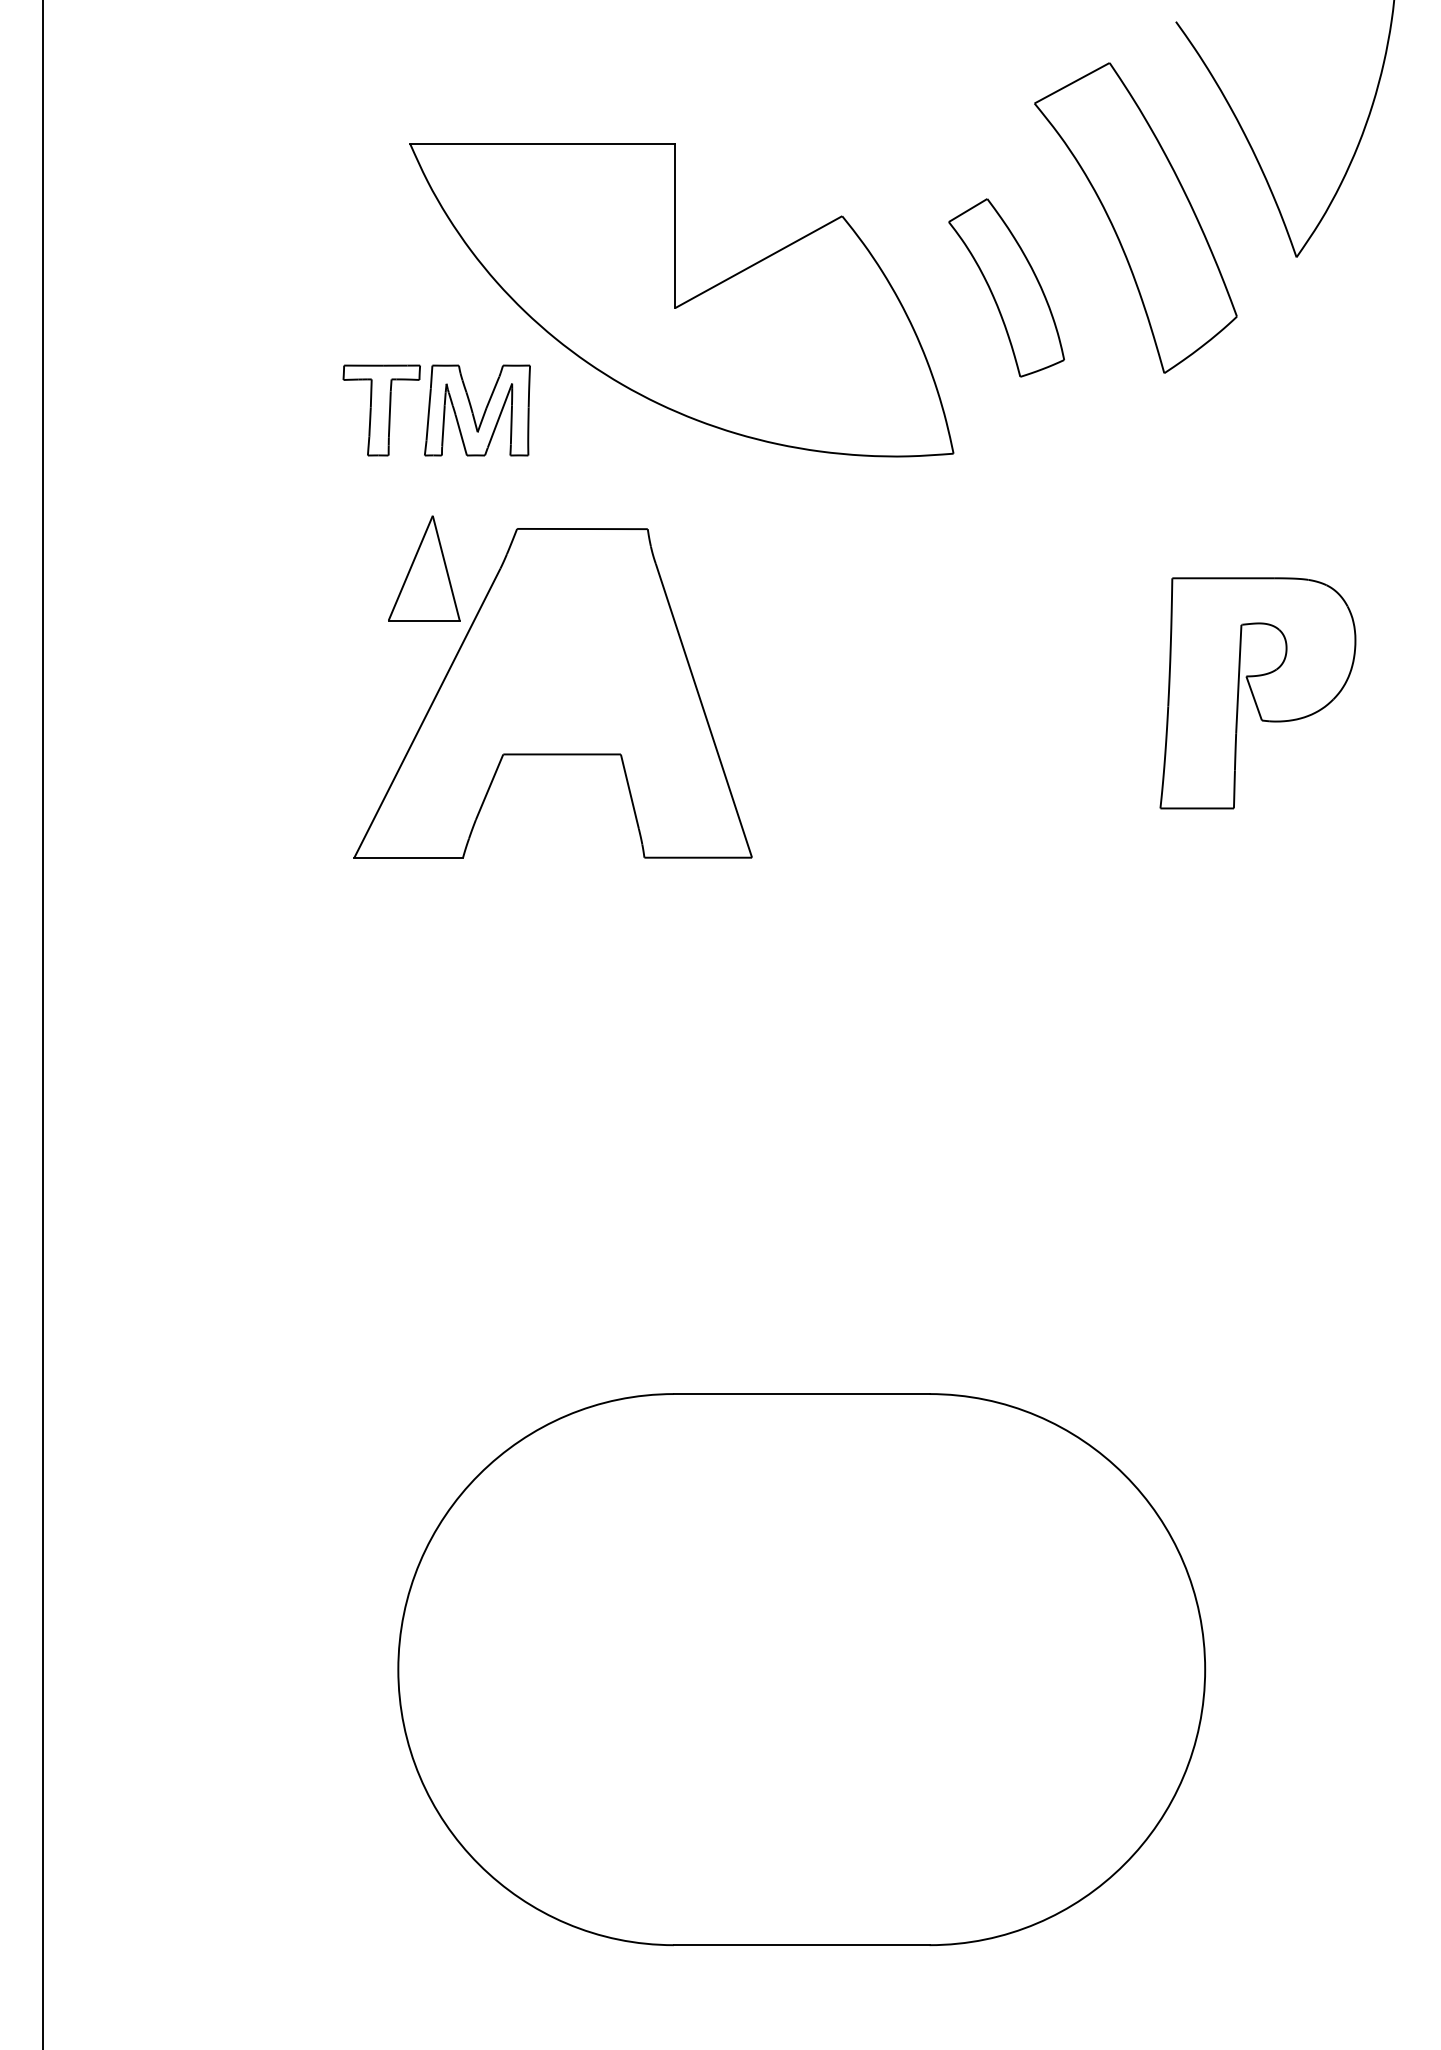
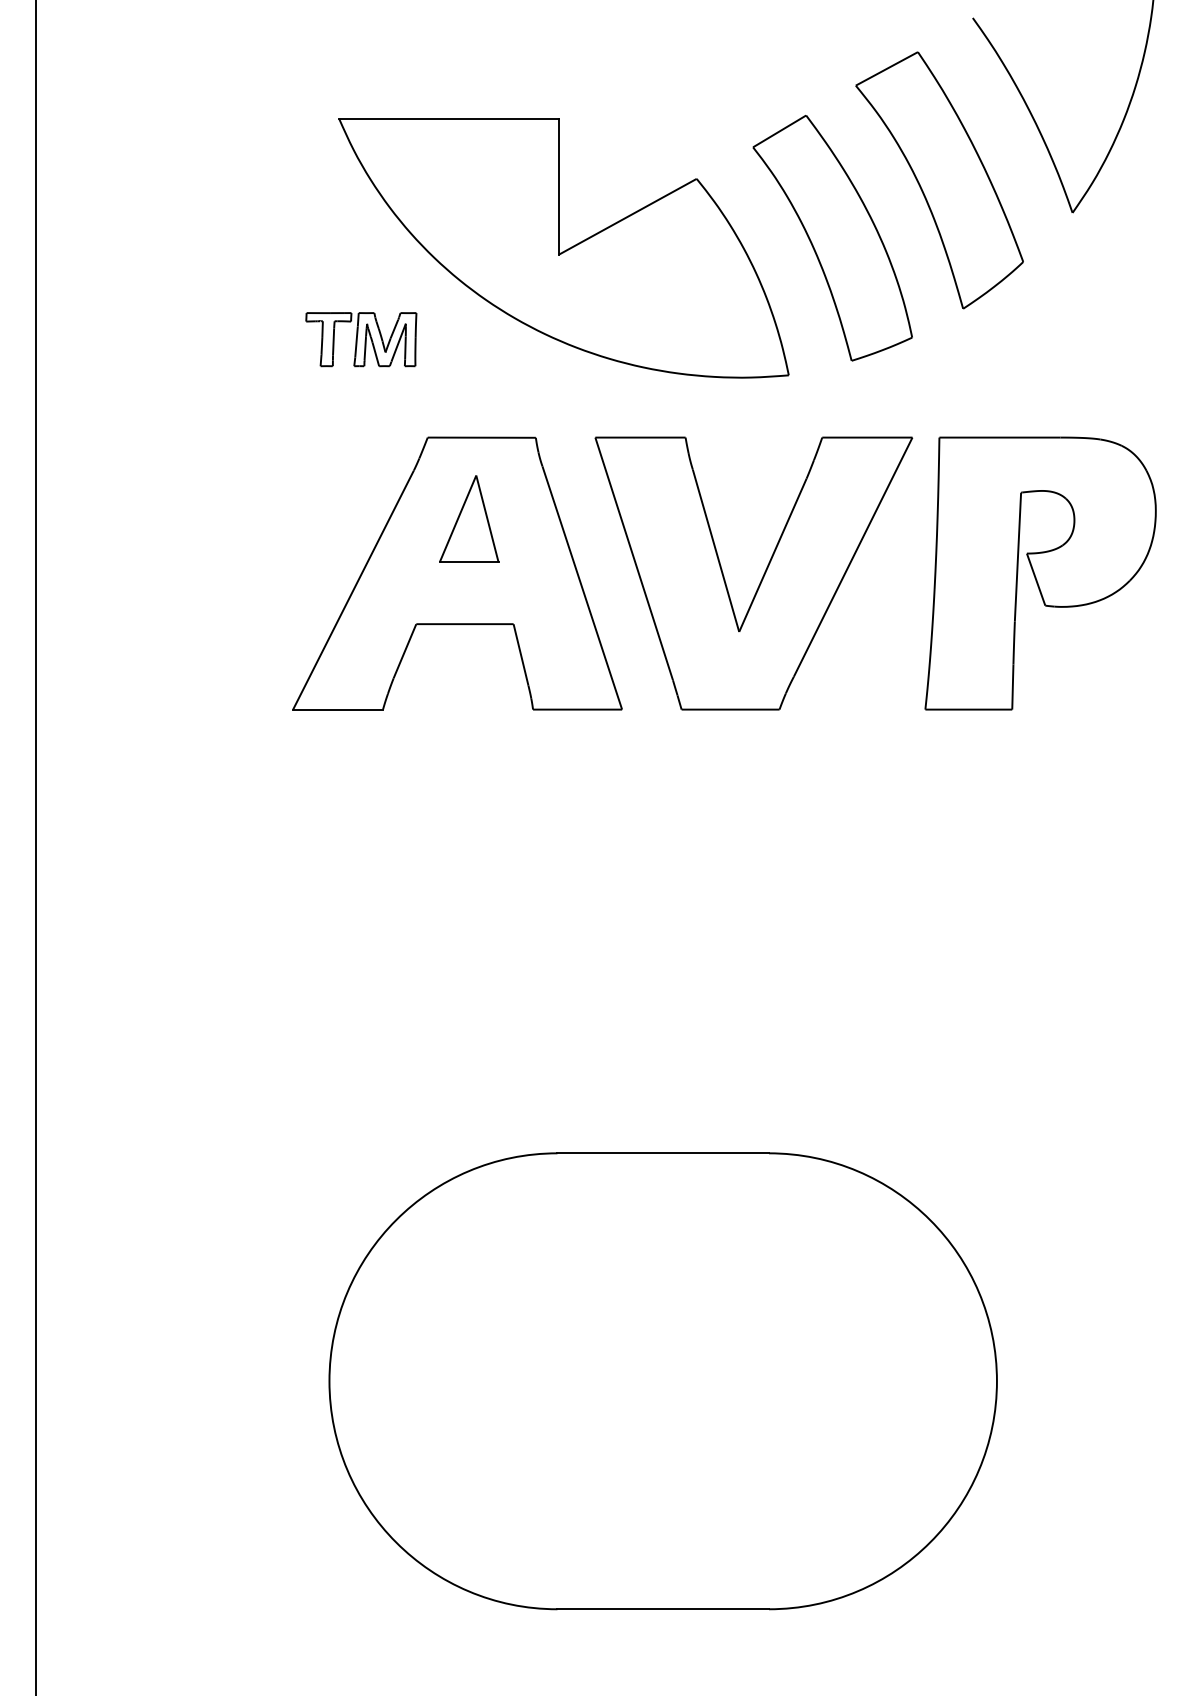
part: (1006, 287) -> (832, 237), size x1.67
part: (436, 410) -> (361, 339), size x0.71
part: (424, 568) -> (469, 519), moved
part: (1257, 693) -> (1040, 573), size x1.43
part: (921, 697) -> (762, 577), added

